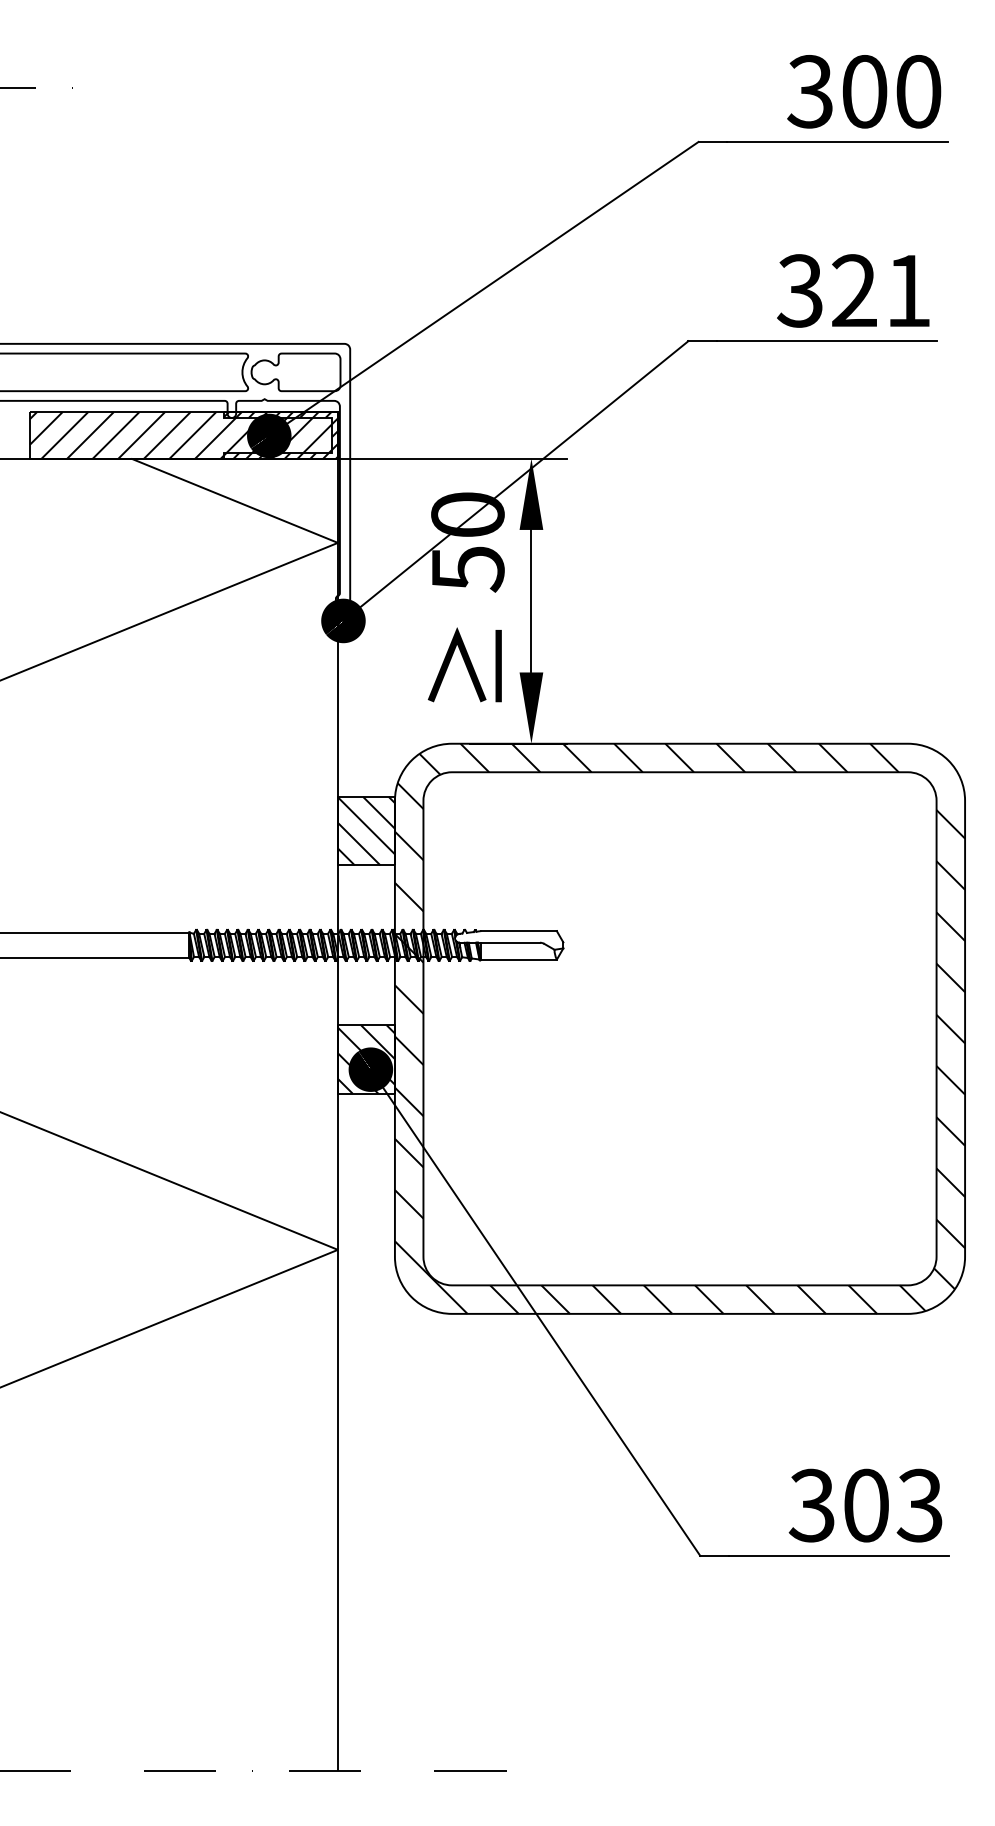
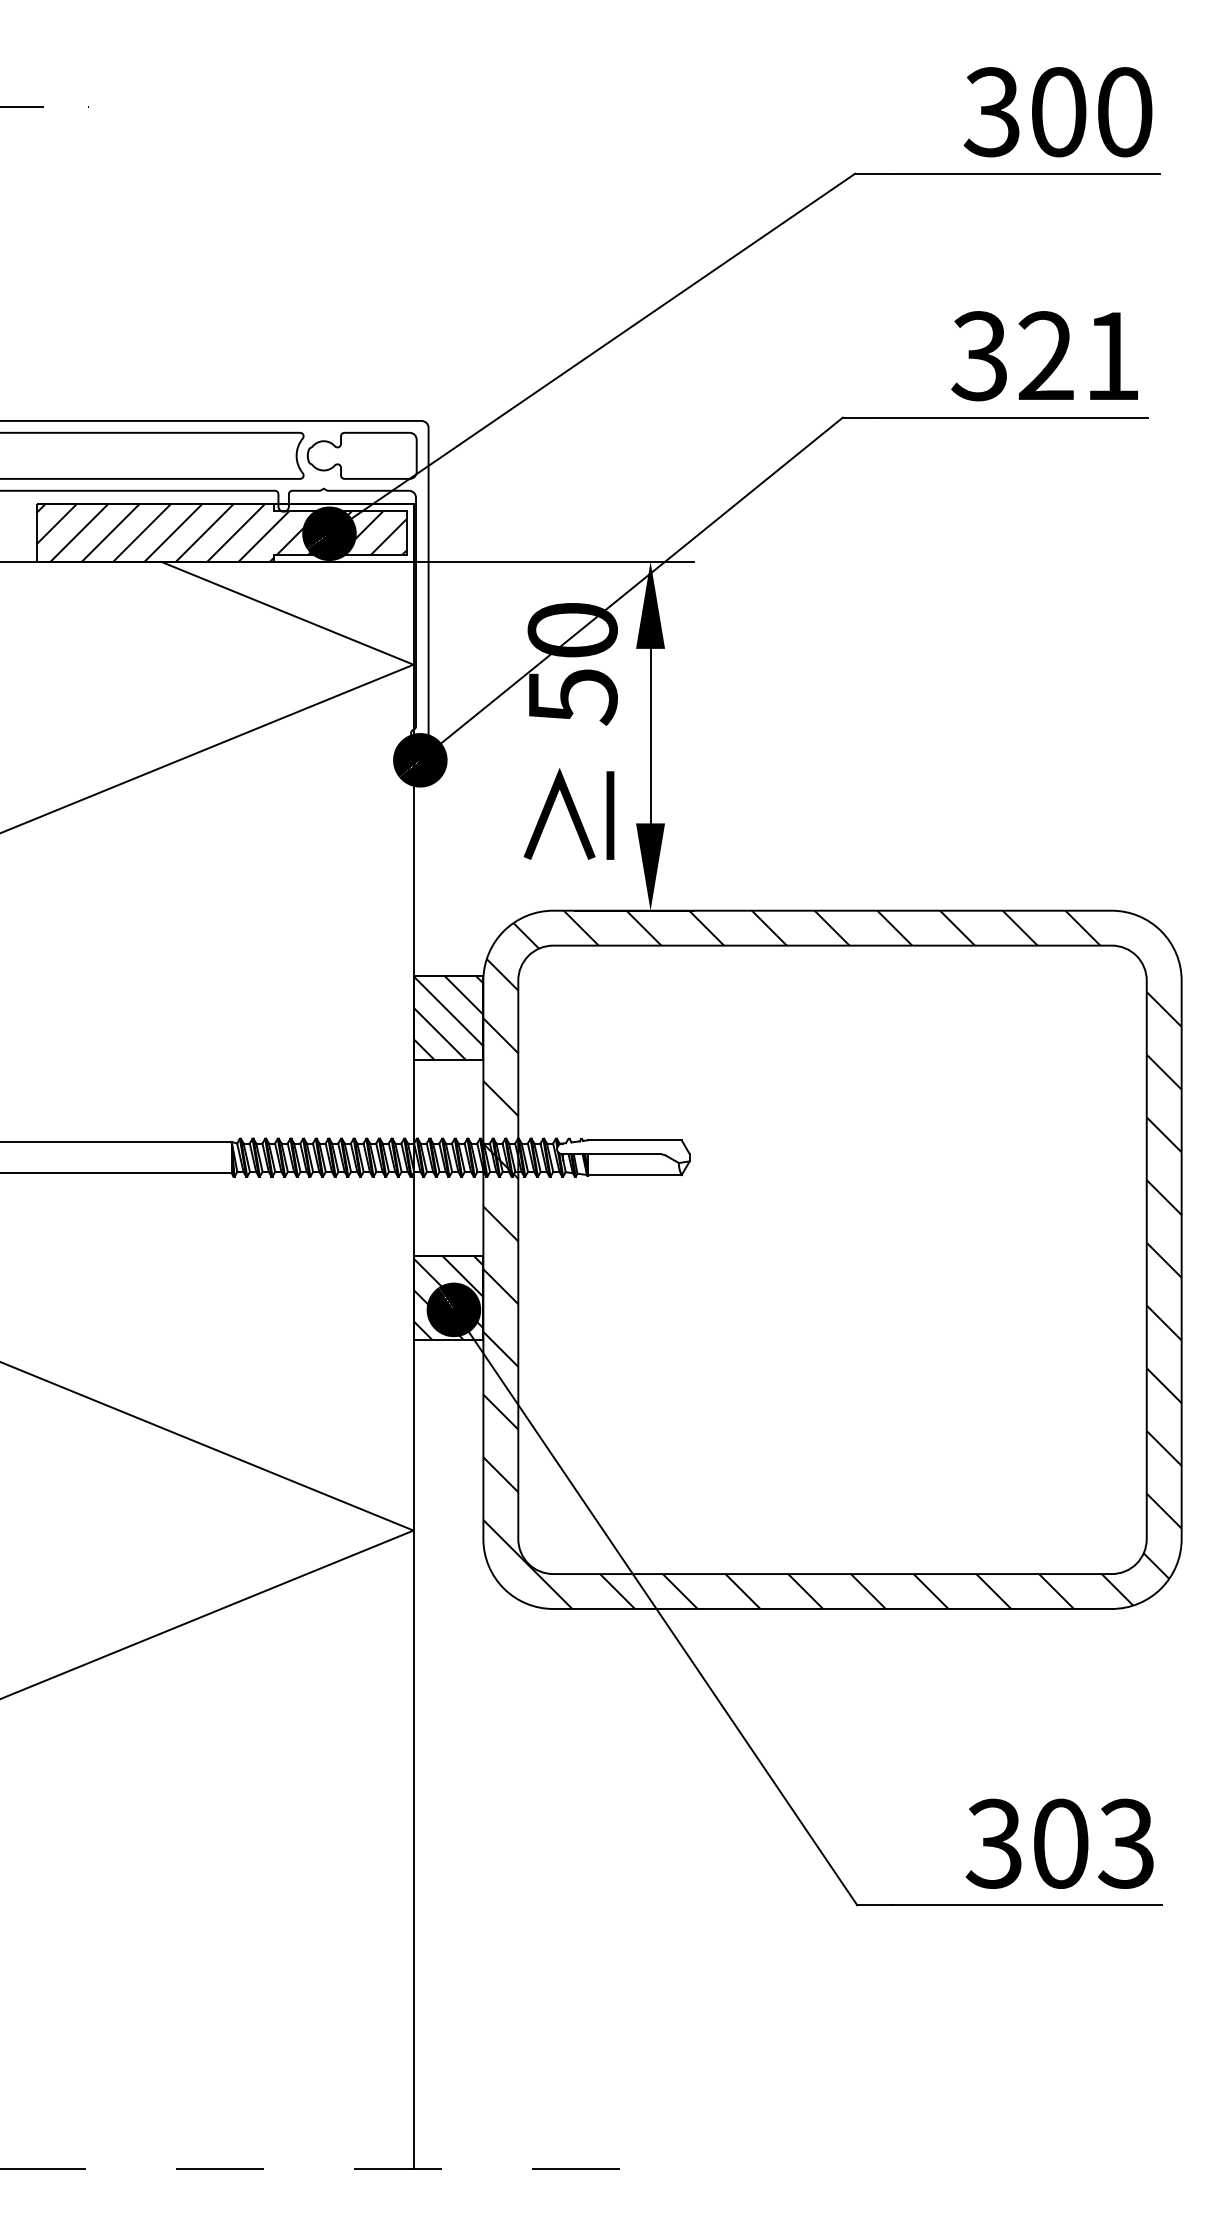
hatch: (280, 434) -> (343, 532), removed

